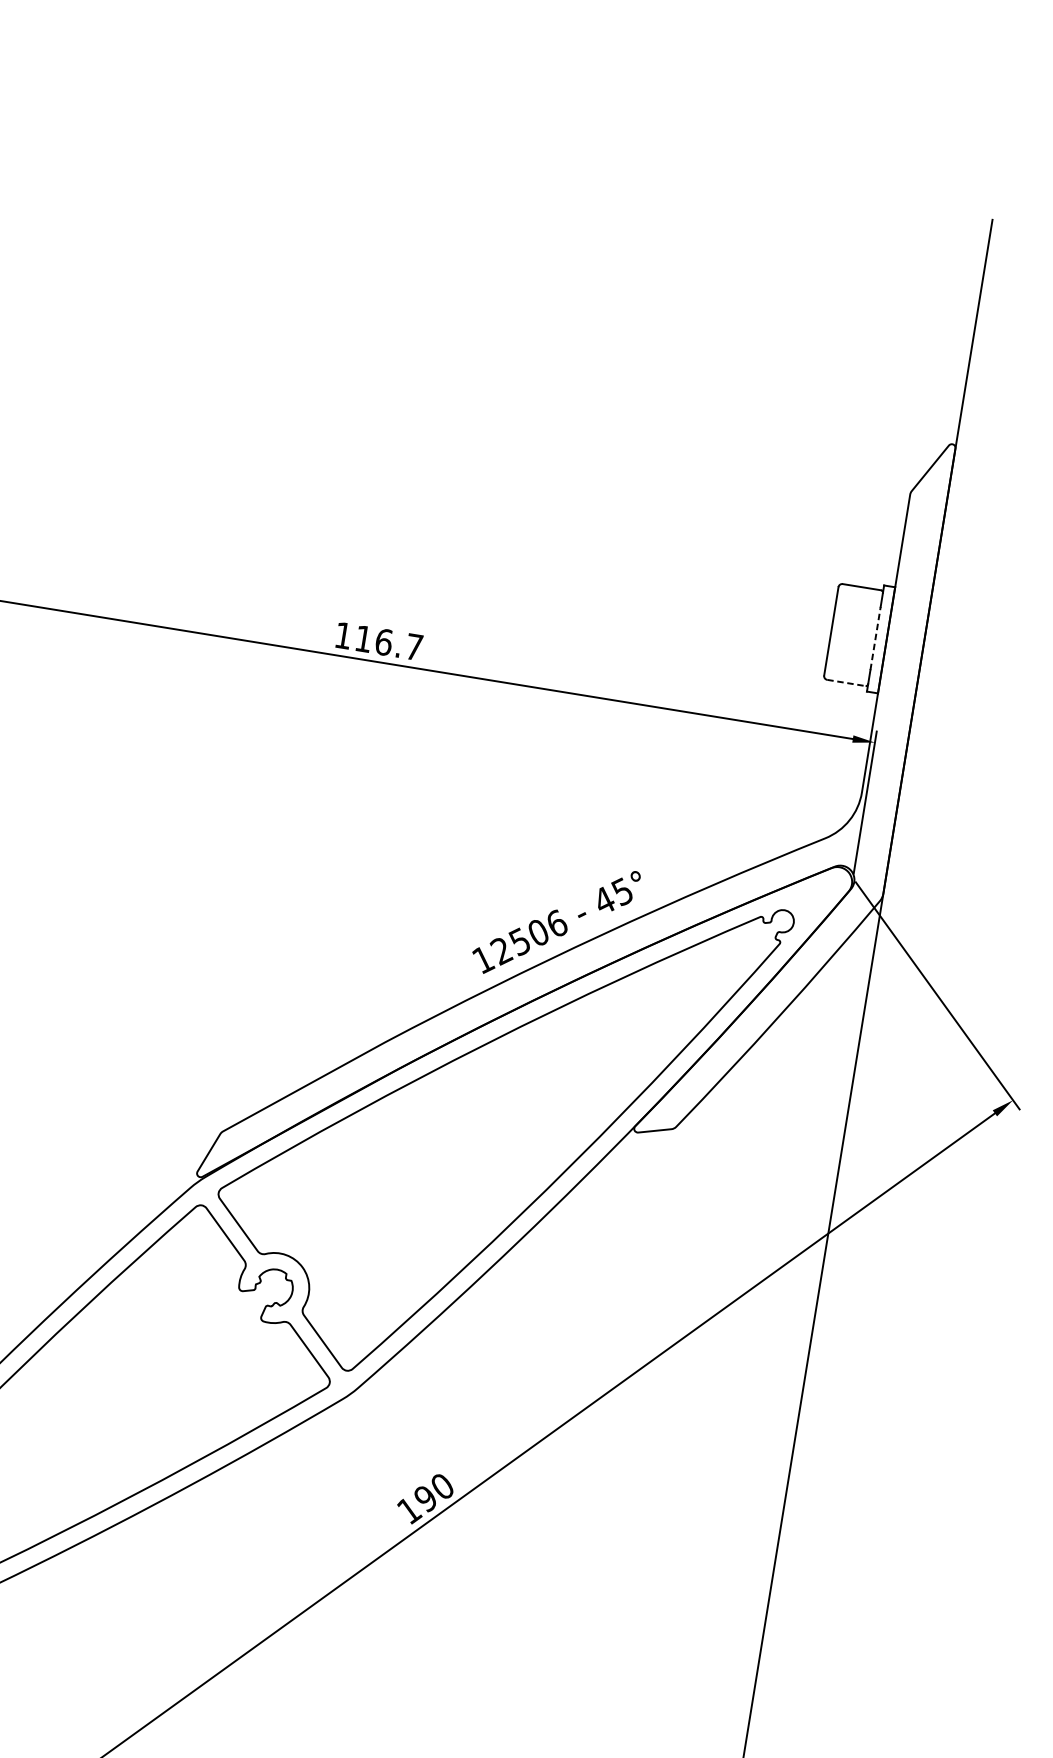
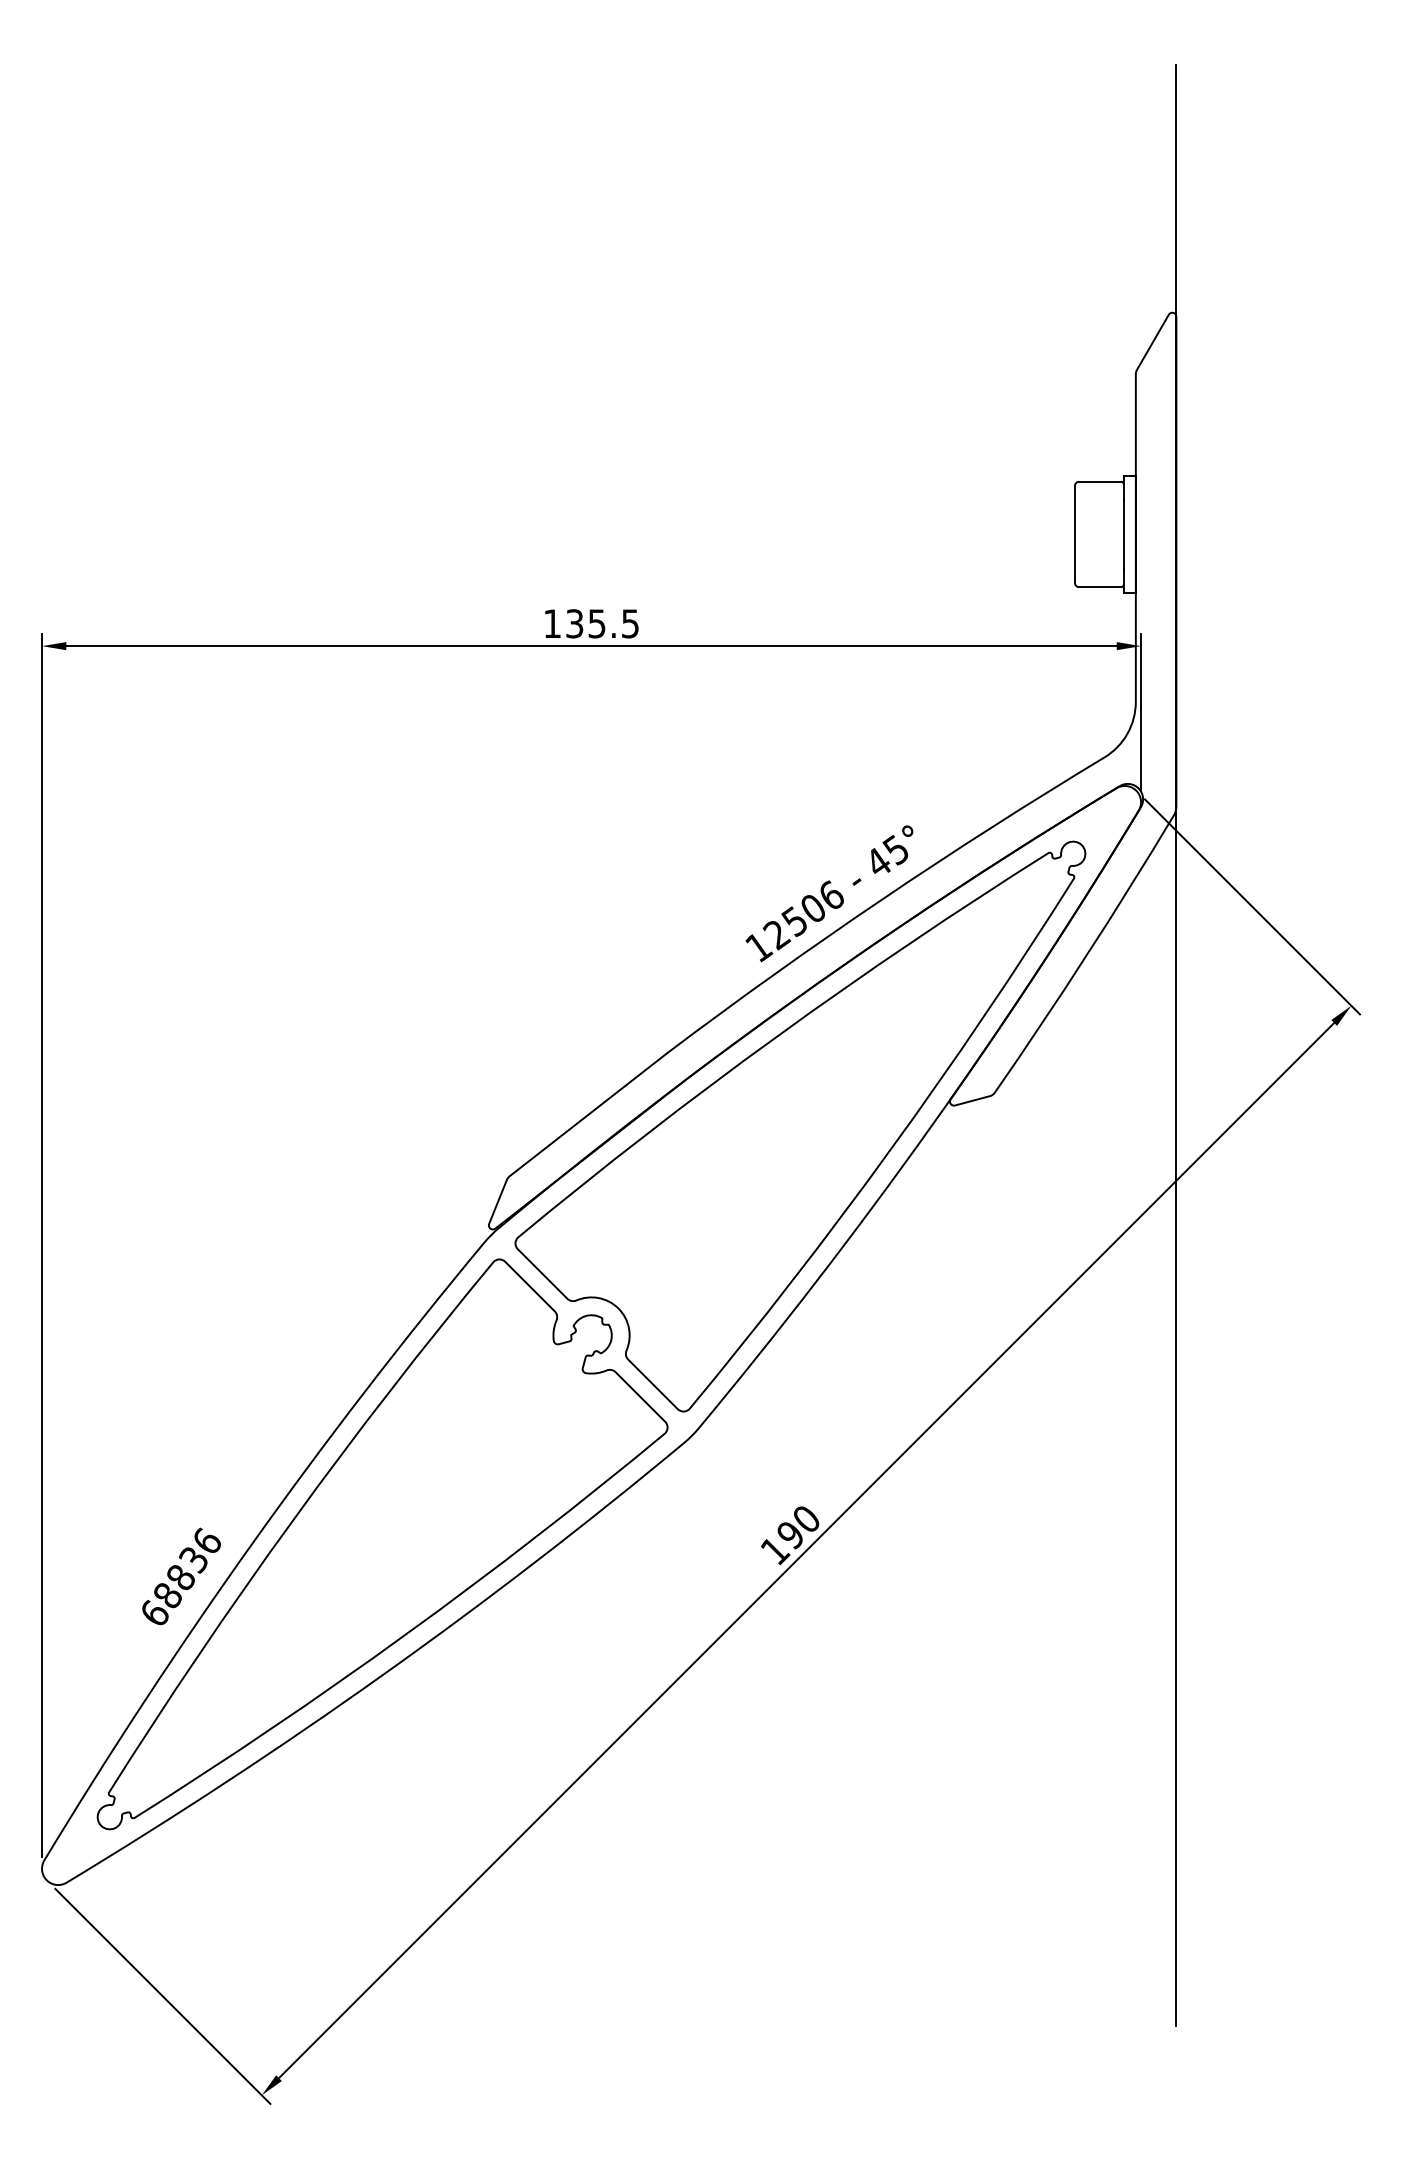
line: (875, 638) -> (1123, 534), dashed -> solid
text: (388, 642) -> (602, 623), 116.7 -> 135.5
line: (846, 683) -> (1100, 587), dashed -> solid

